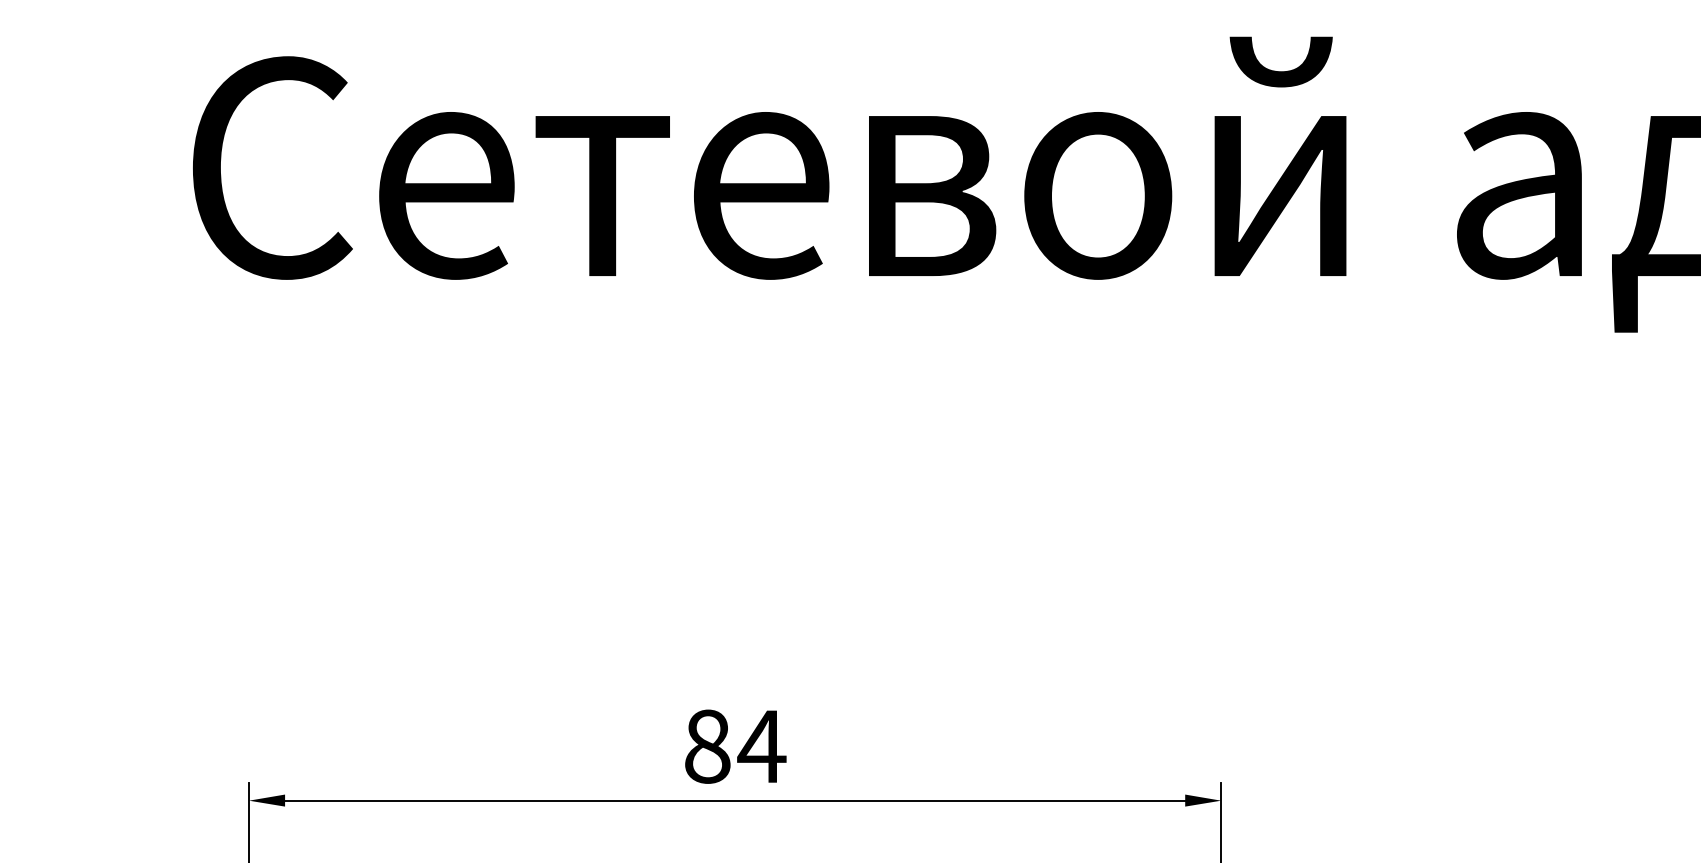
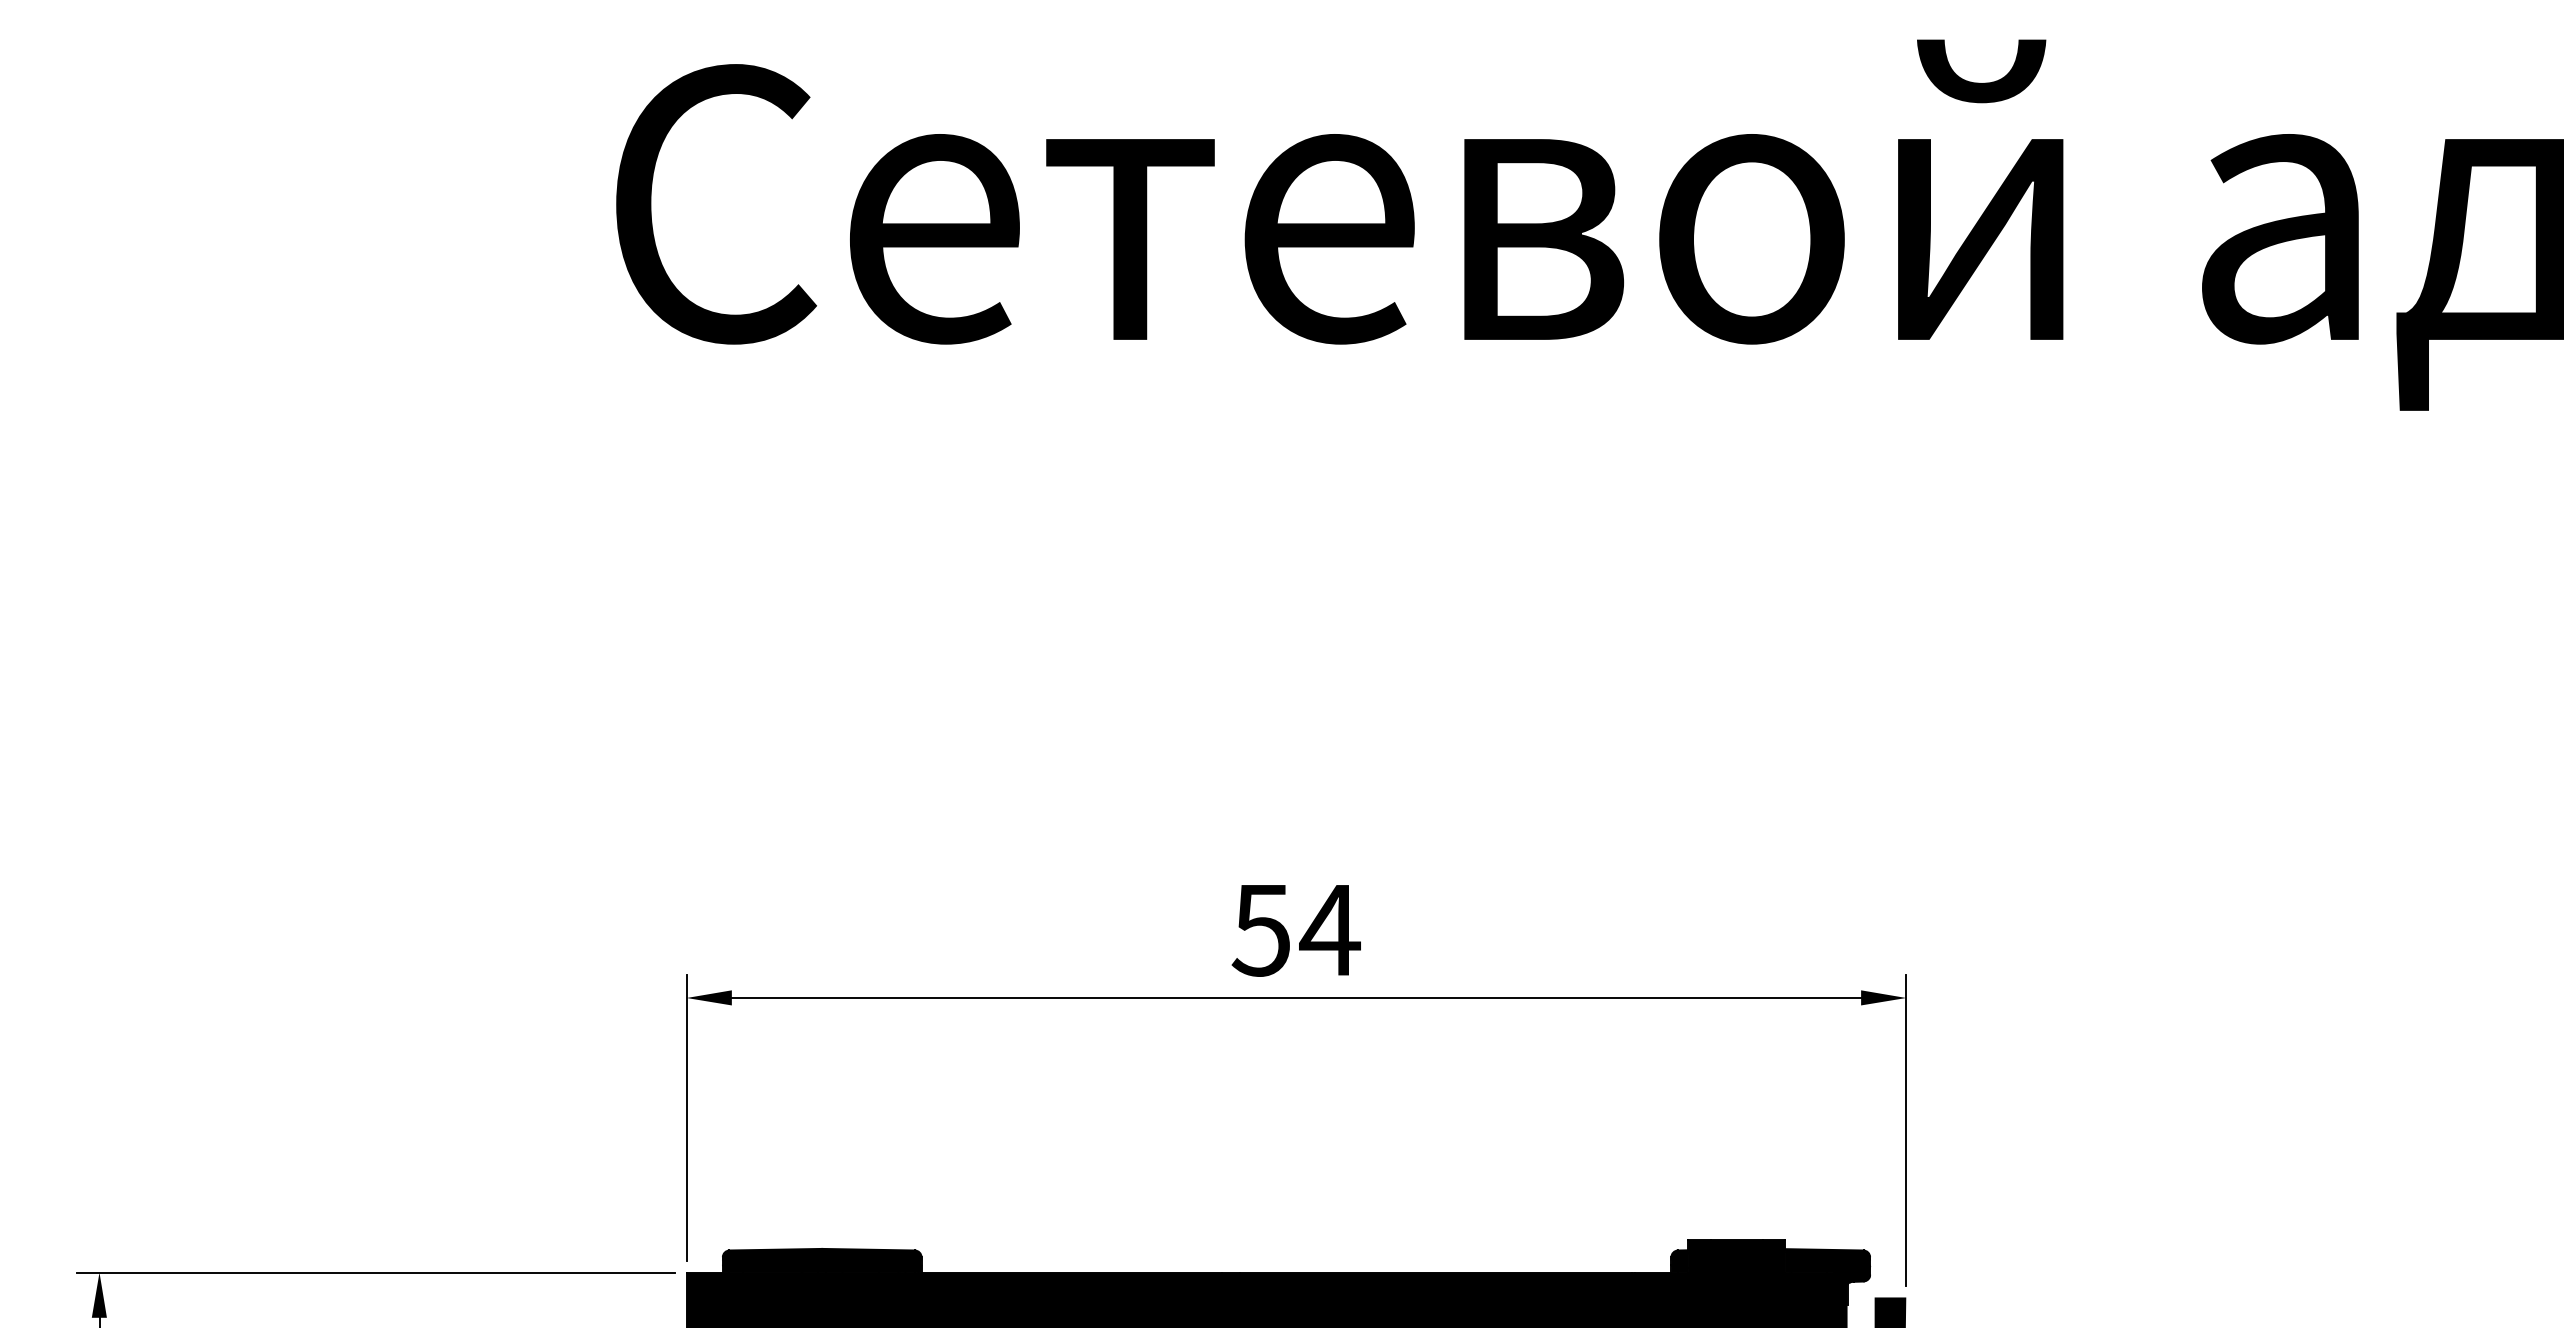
text: (706, 746) -> (1260, 929), 84 -> 54

